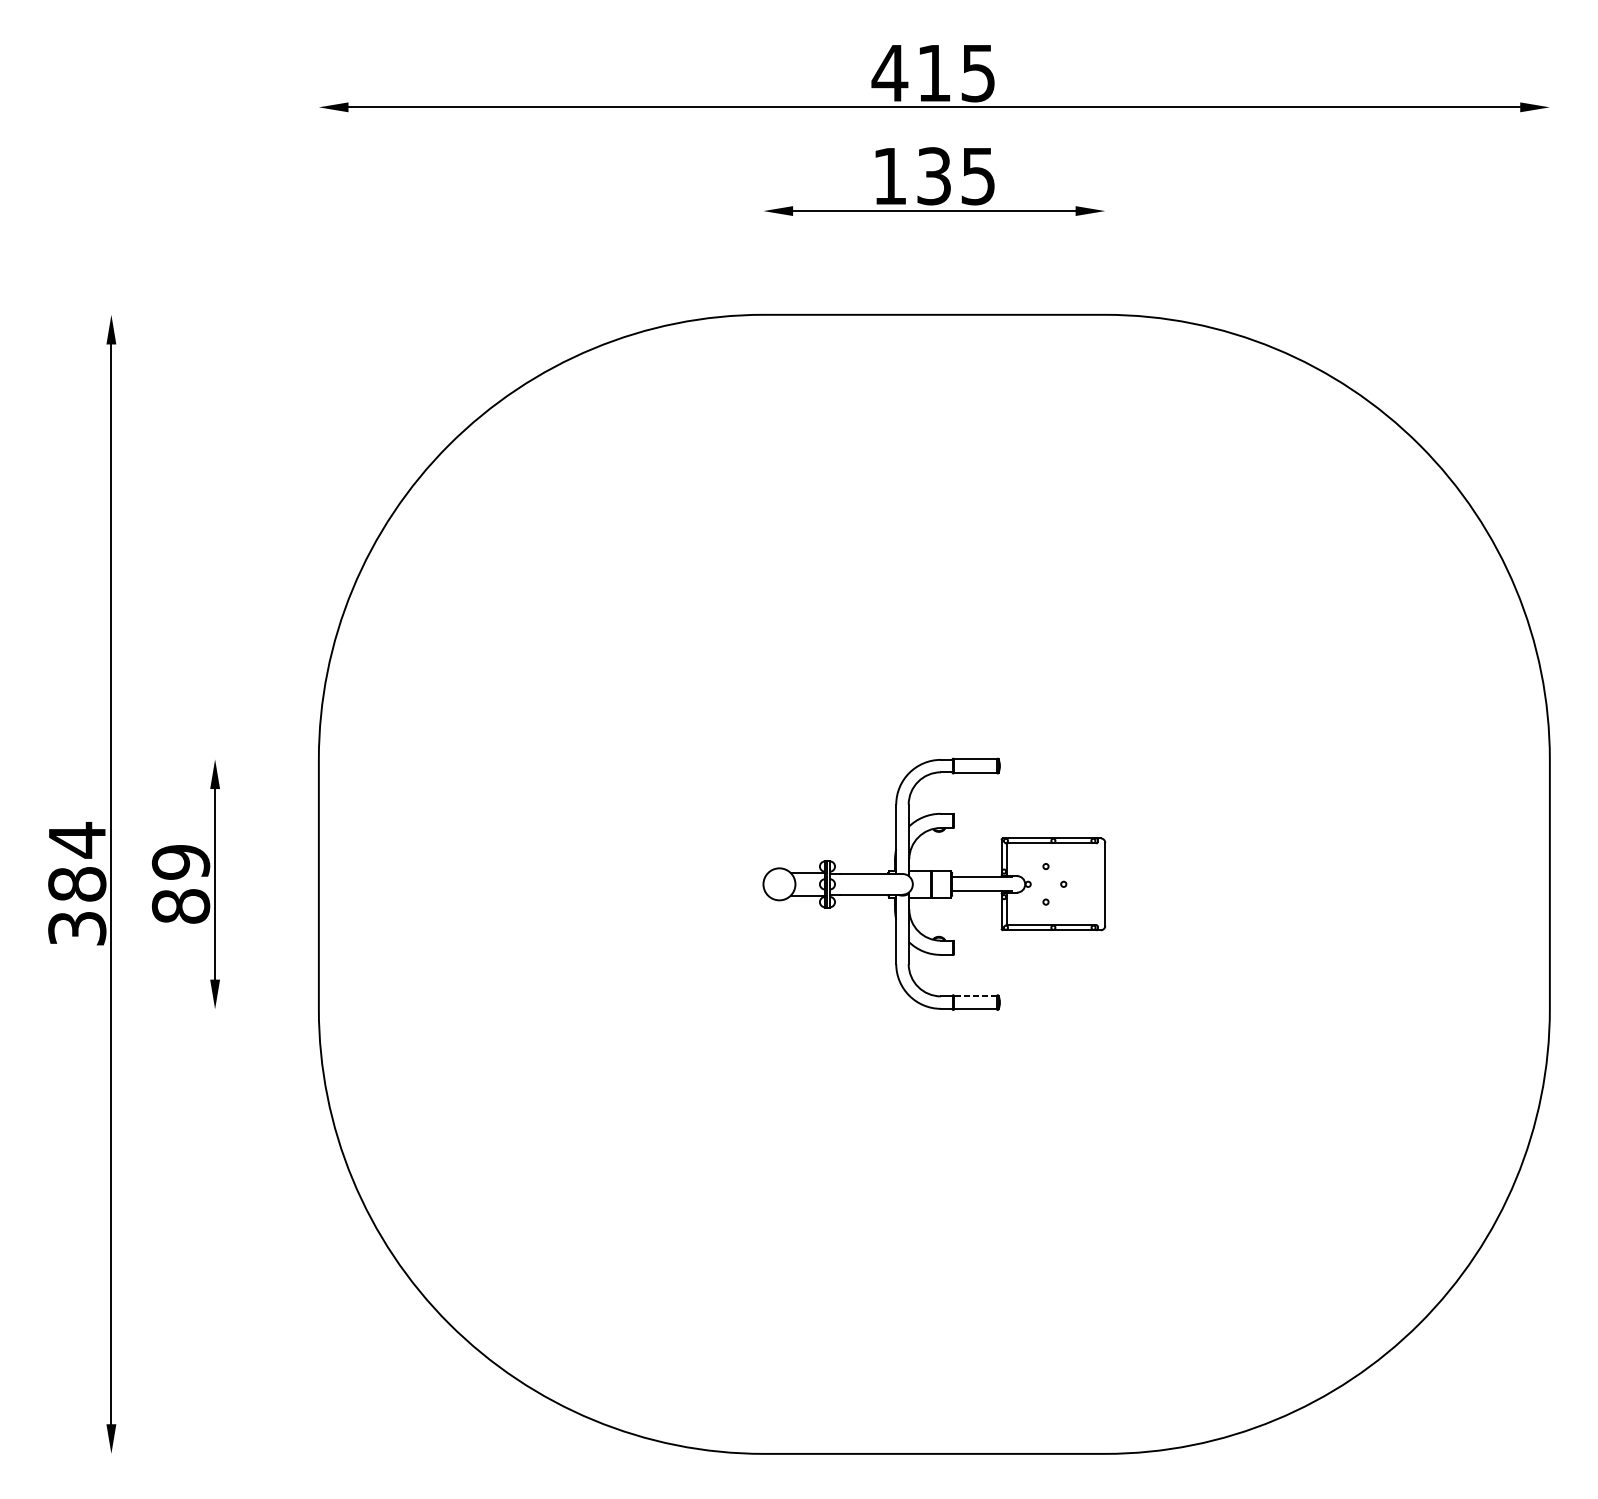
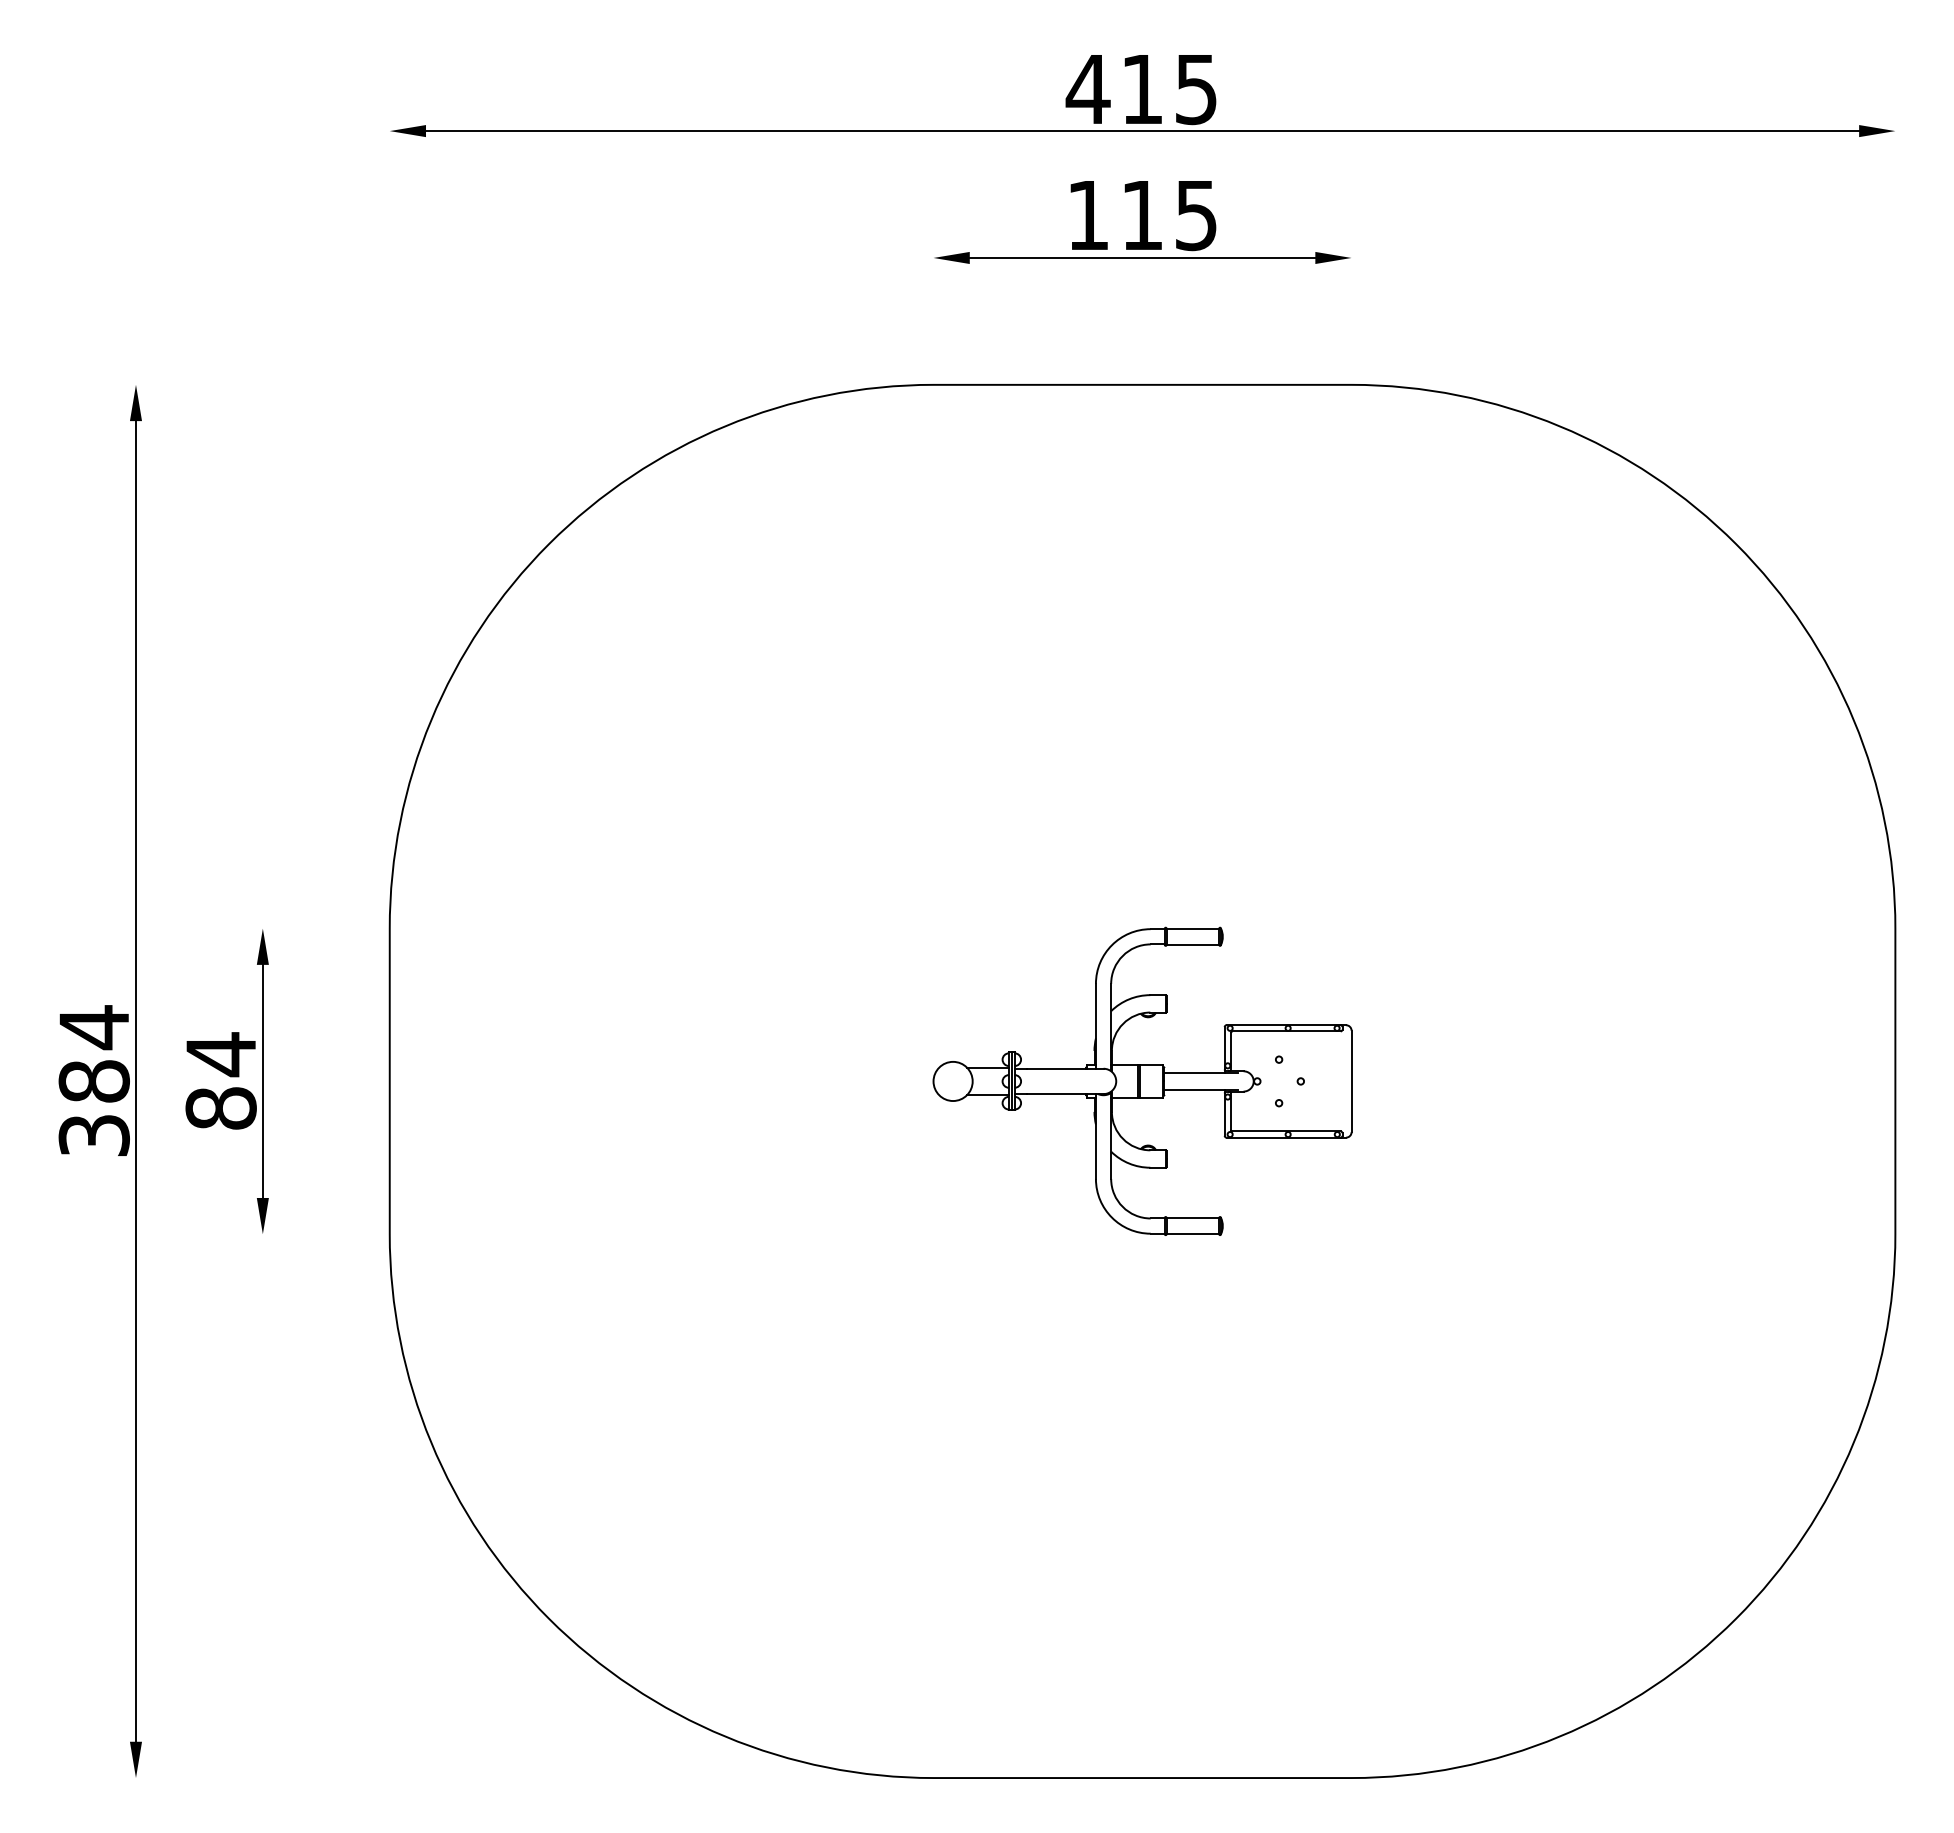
text: (934, 176) -> (1142, 215), 135 -> 115
text: (180, 862) -> (220, 1054), 89 -> 84
line: (975, 995) -> (1192, 1217), dashed -> solid

